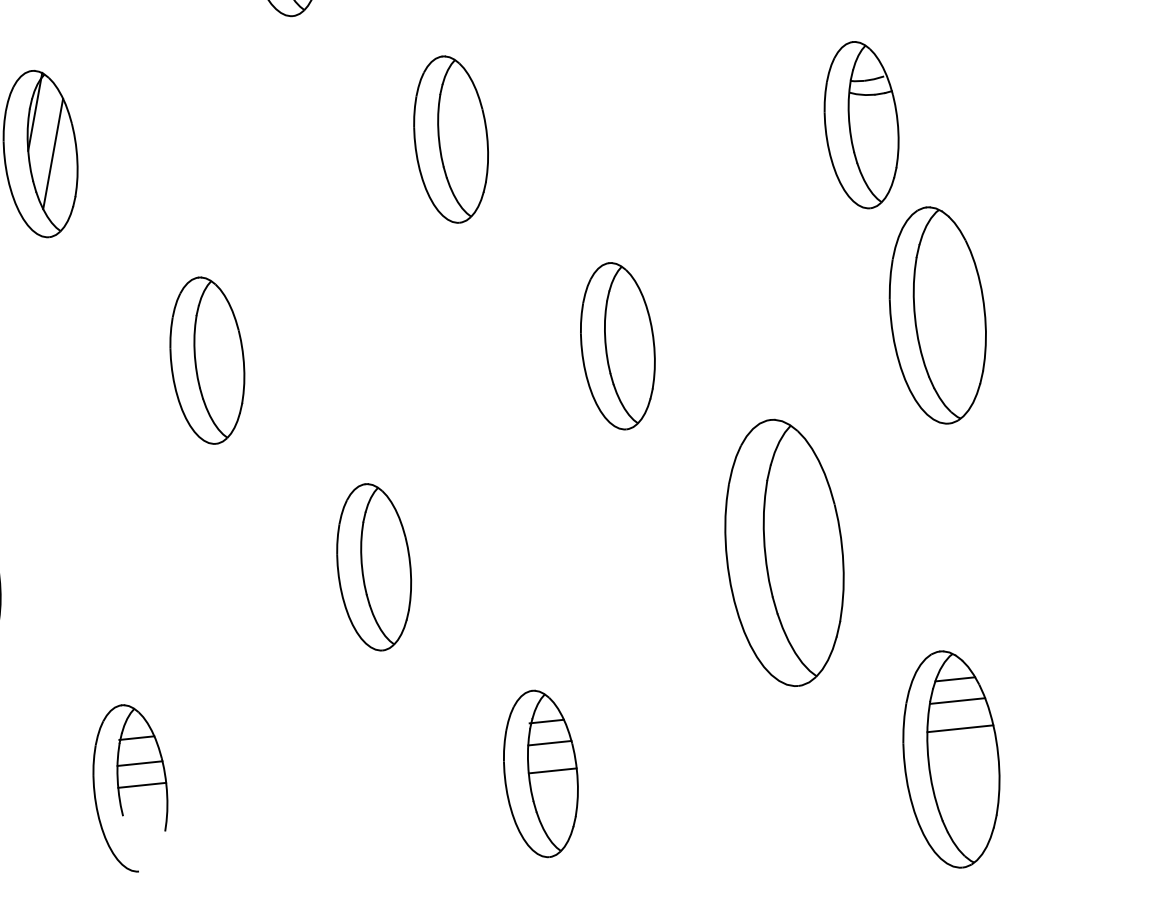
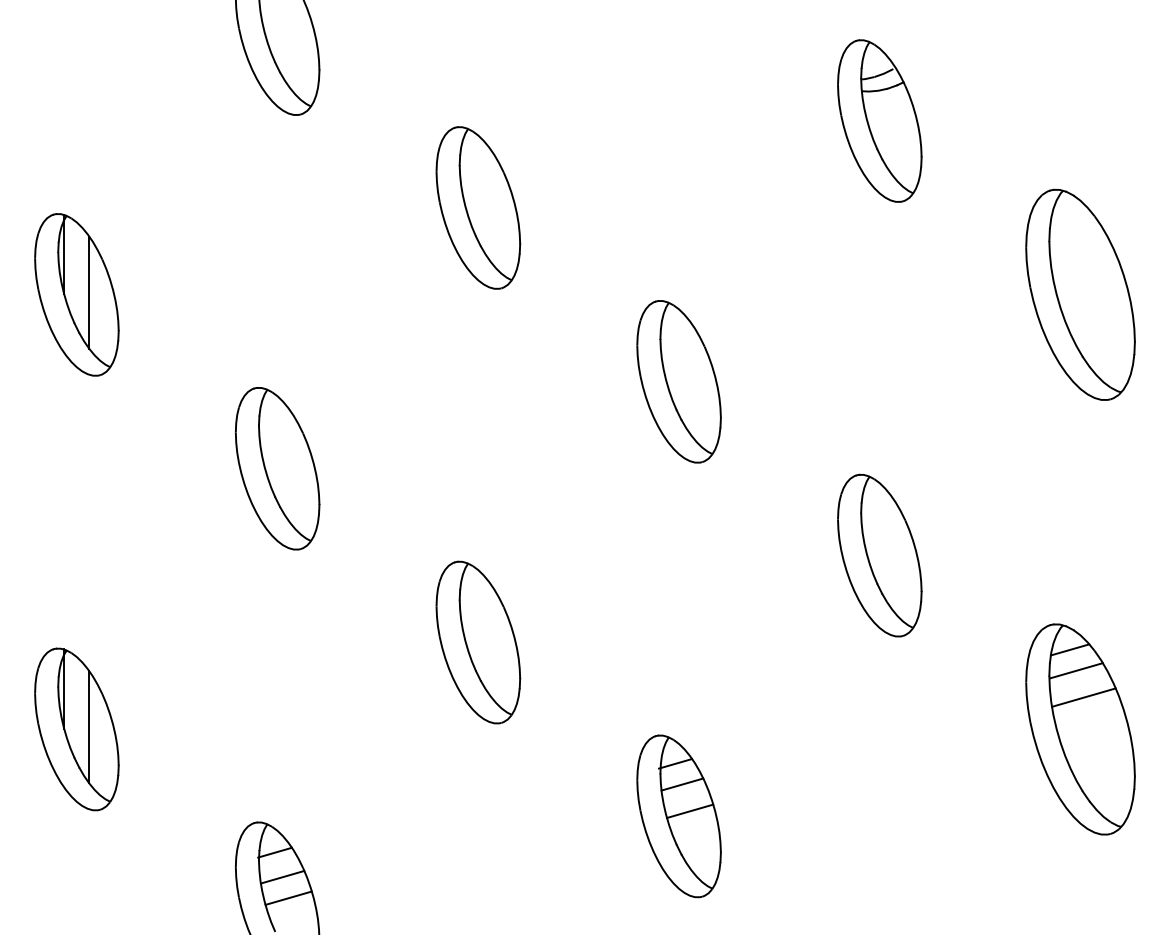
part: (937, 315) -> (1080, 294), moved
part: (784, 552) -> (879, 555), size x0.62

